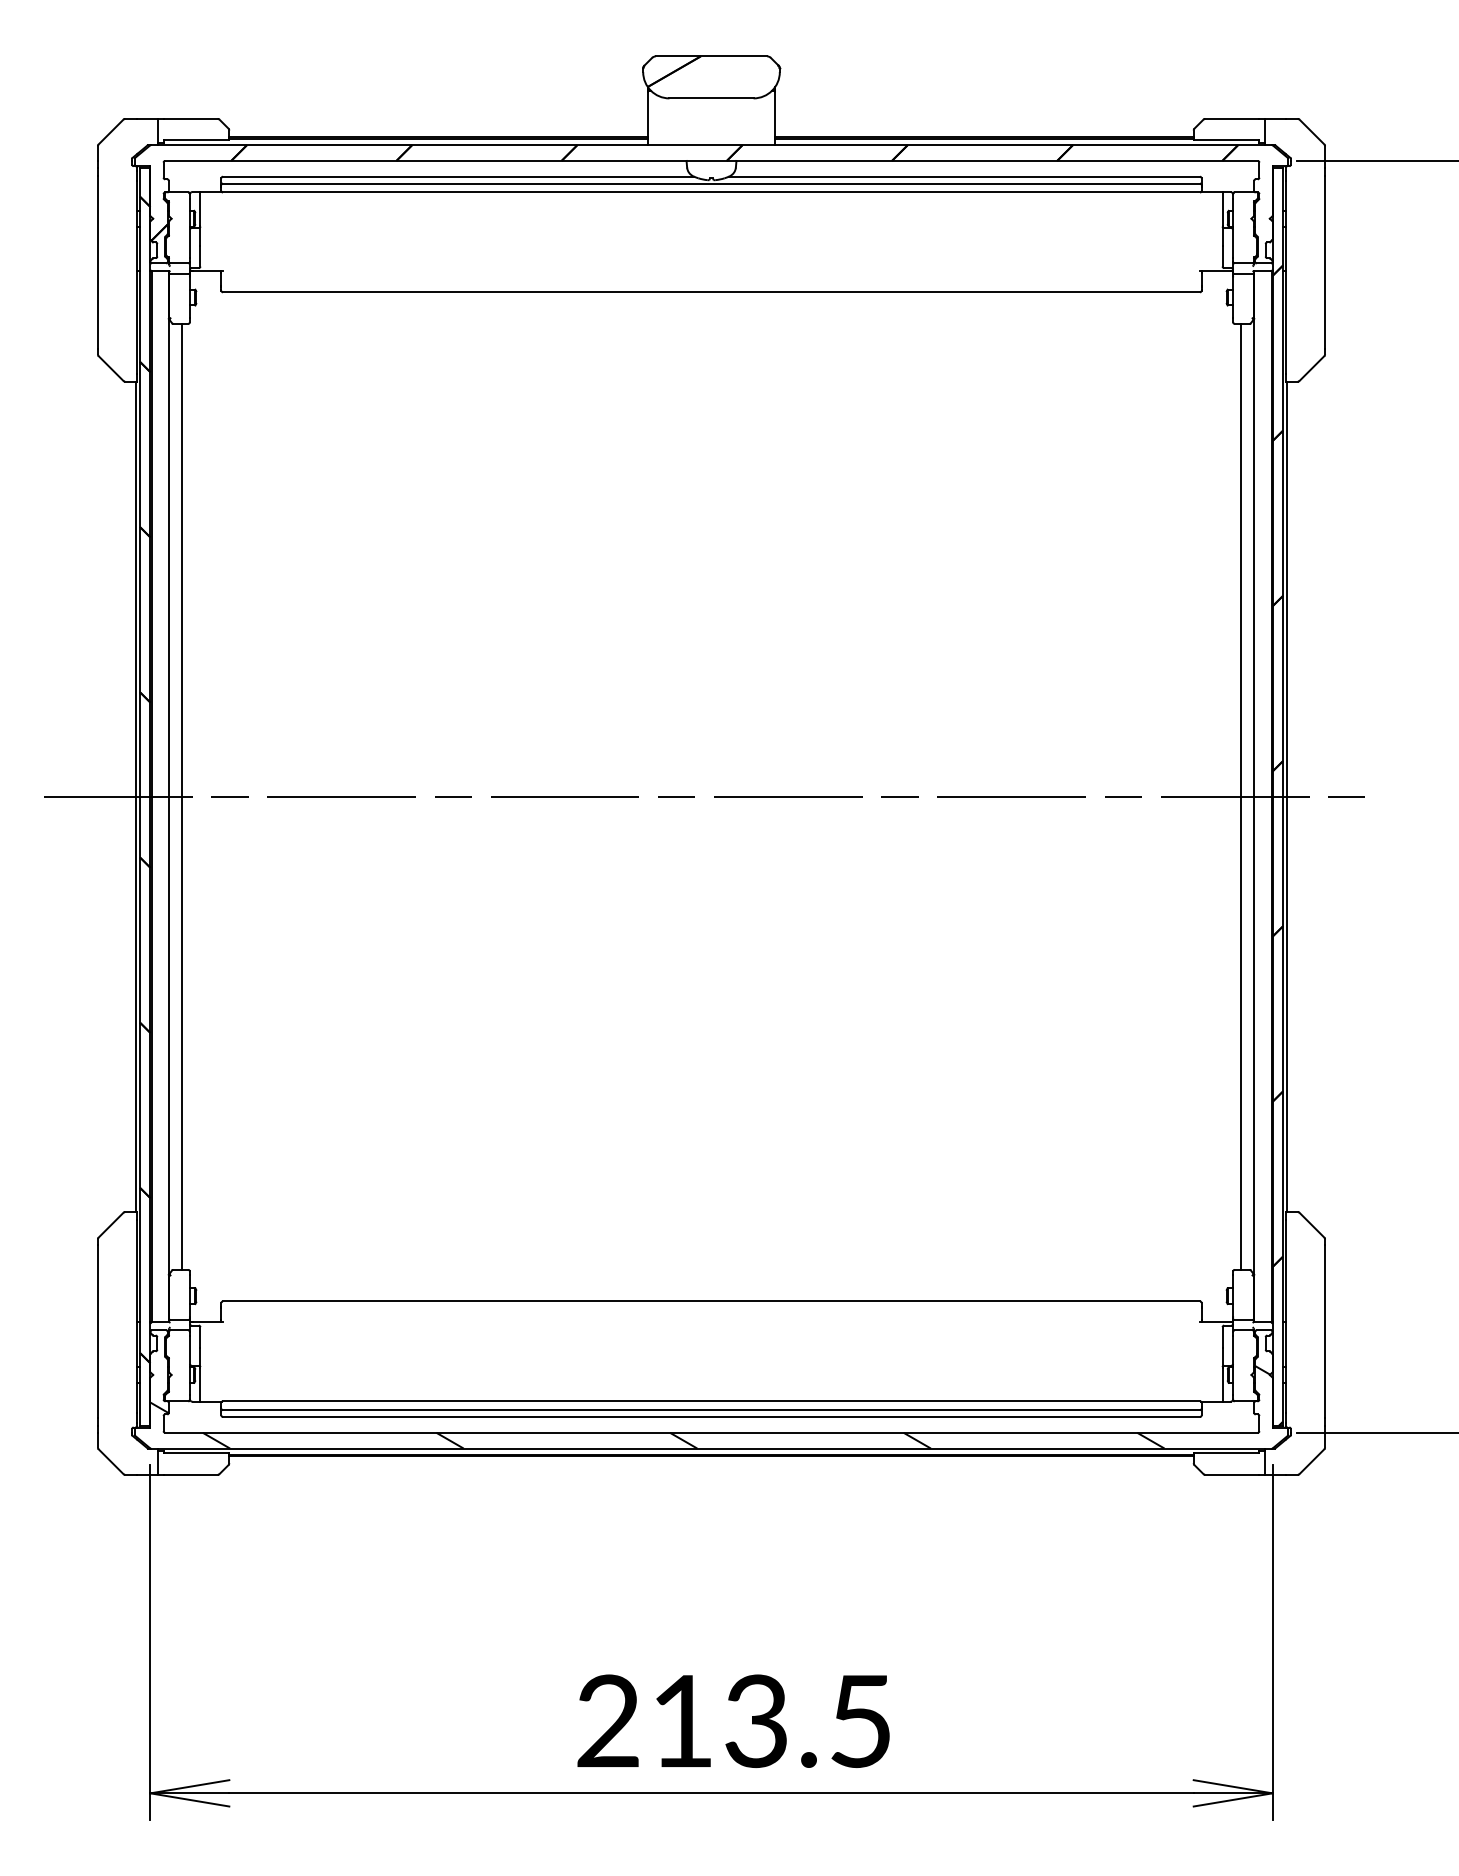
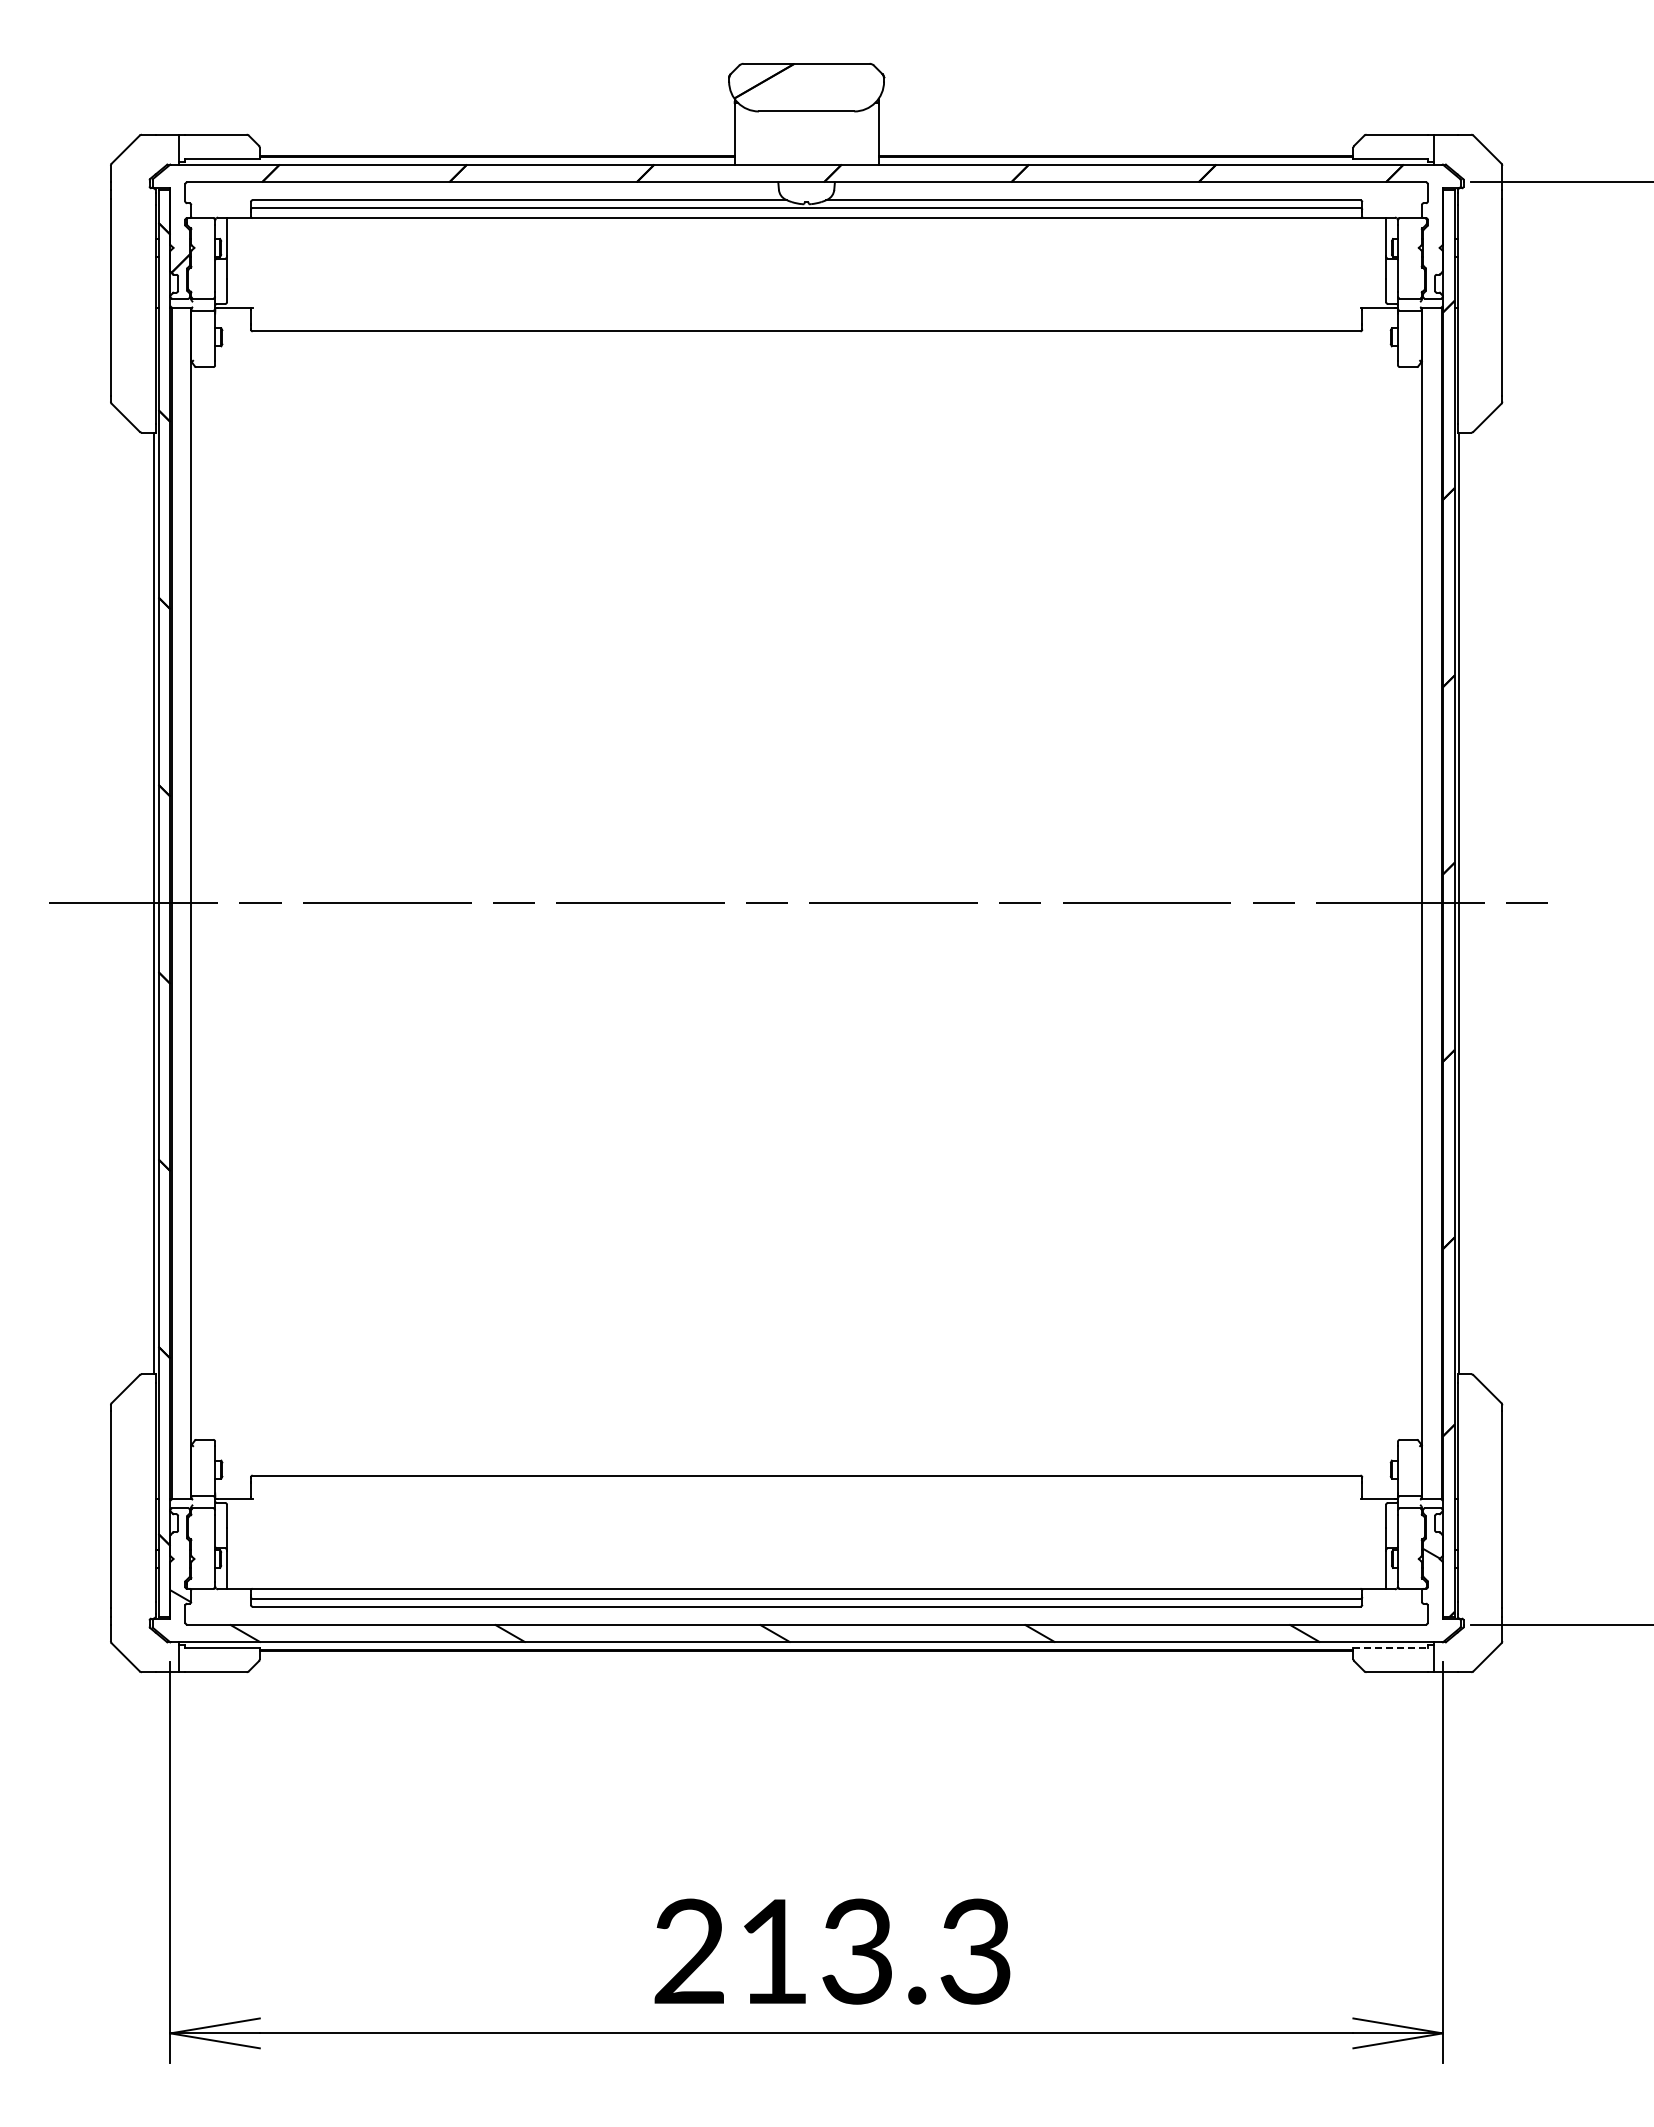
line: (182, 796) -> (206, 903), removed
line: (1241, 796) -> (1407, 903), removed
line: (1227, 1453) -> (1391, 1647), solid -> dashed
text: (860, 1721) -> (975, 1951), 213.5 -> 213.3

